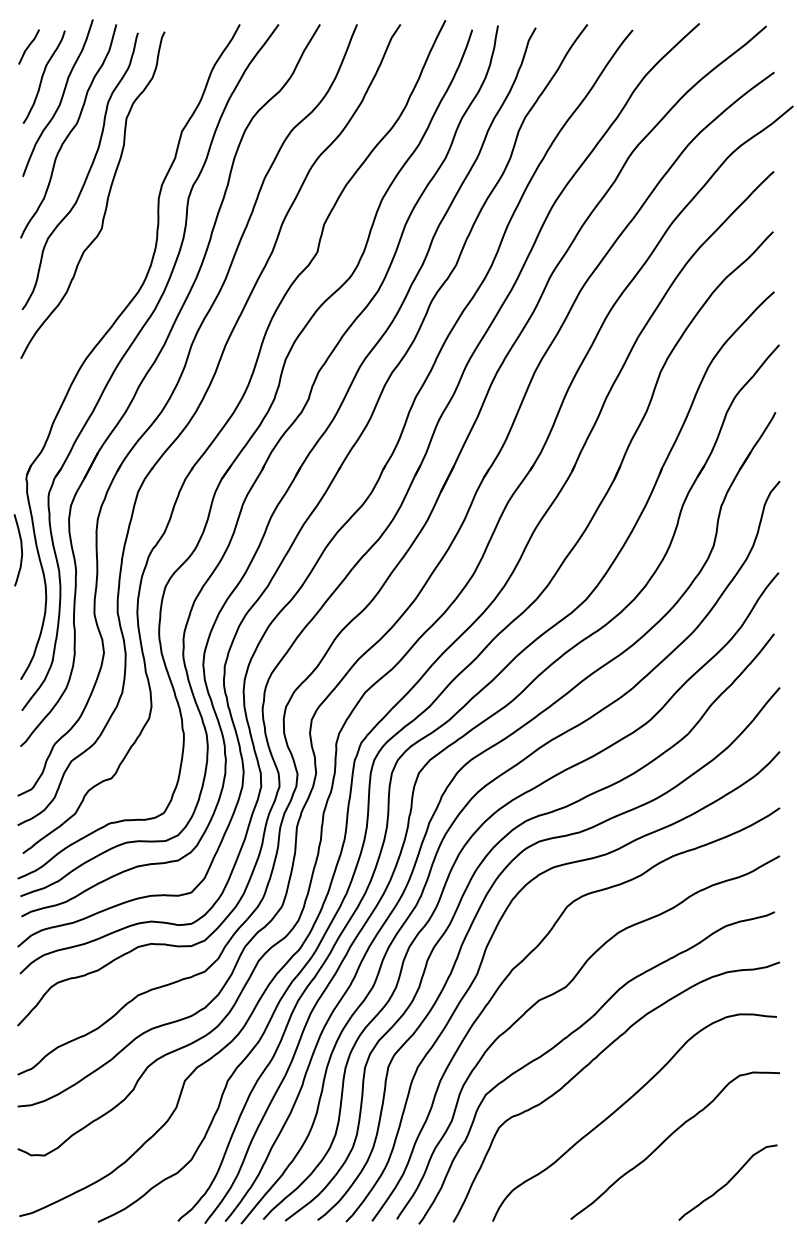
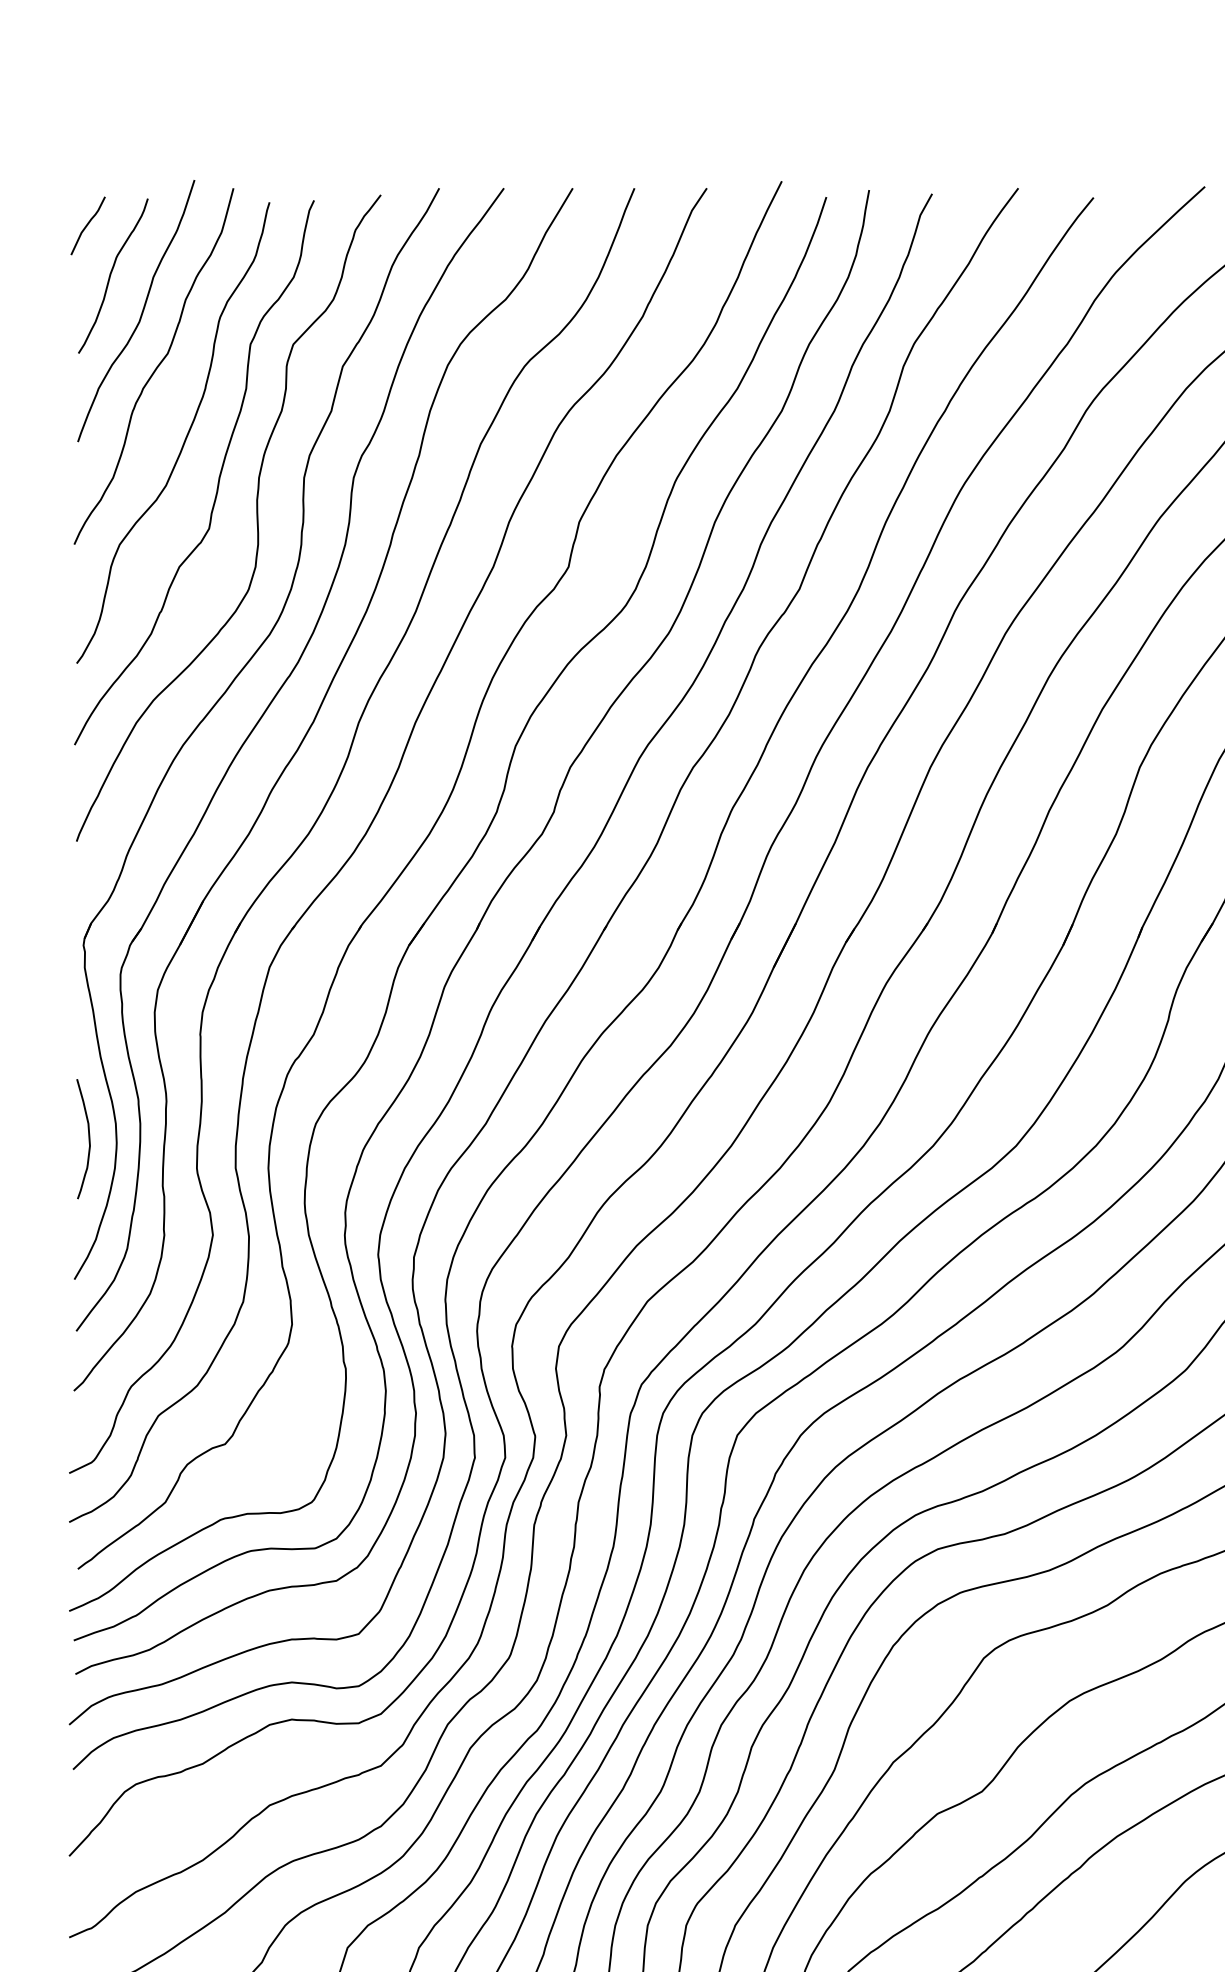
curve: (129, 222) -> (255, 518), added
curve: (20, 548) -> (87, 1136), moved

